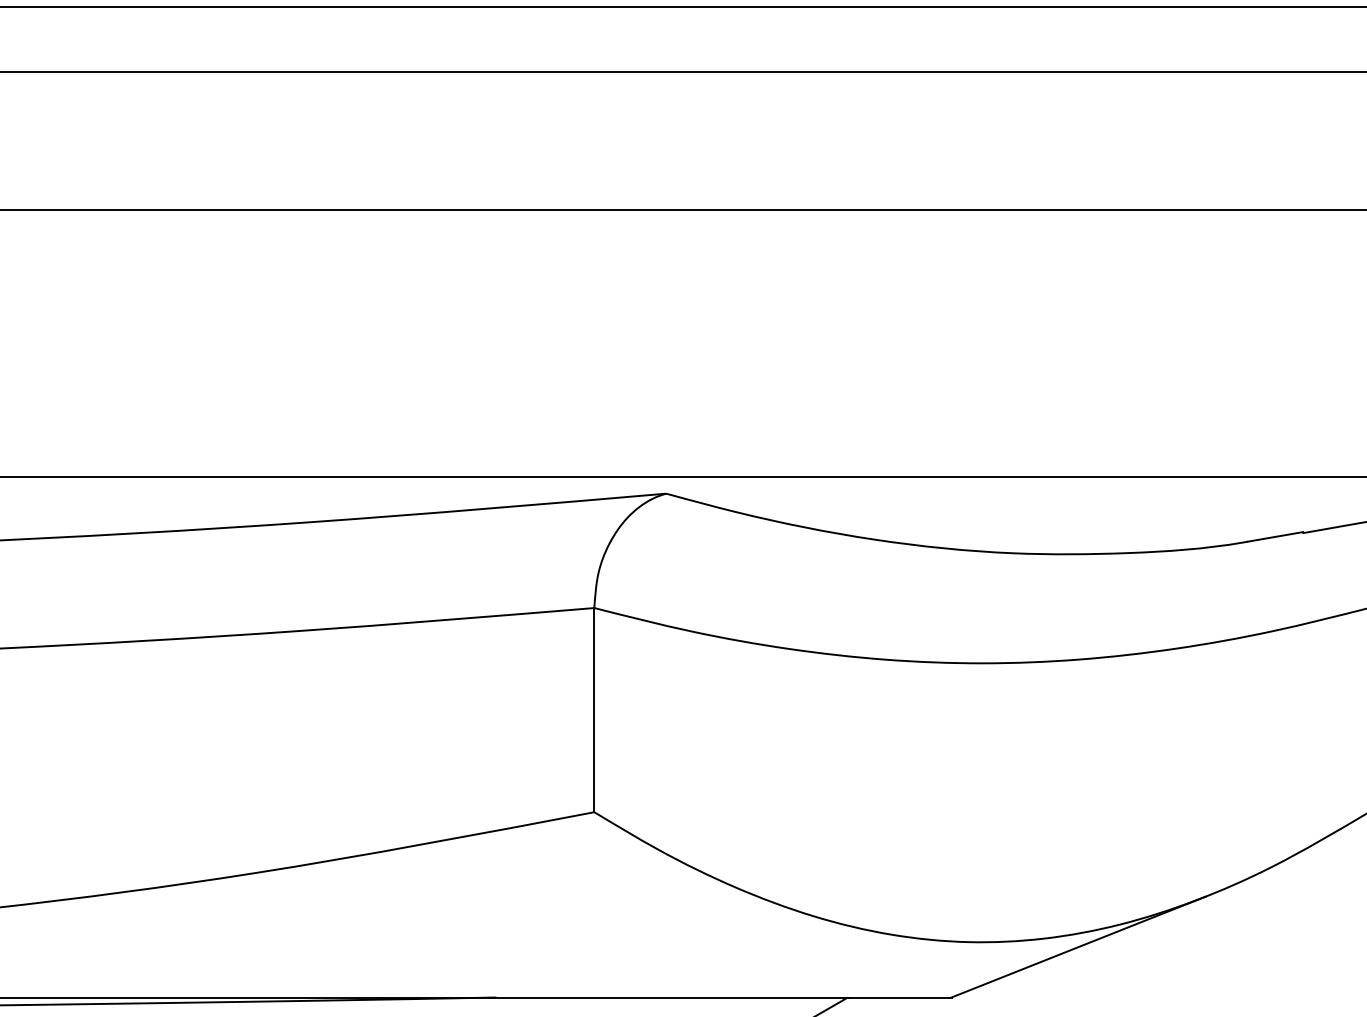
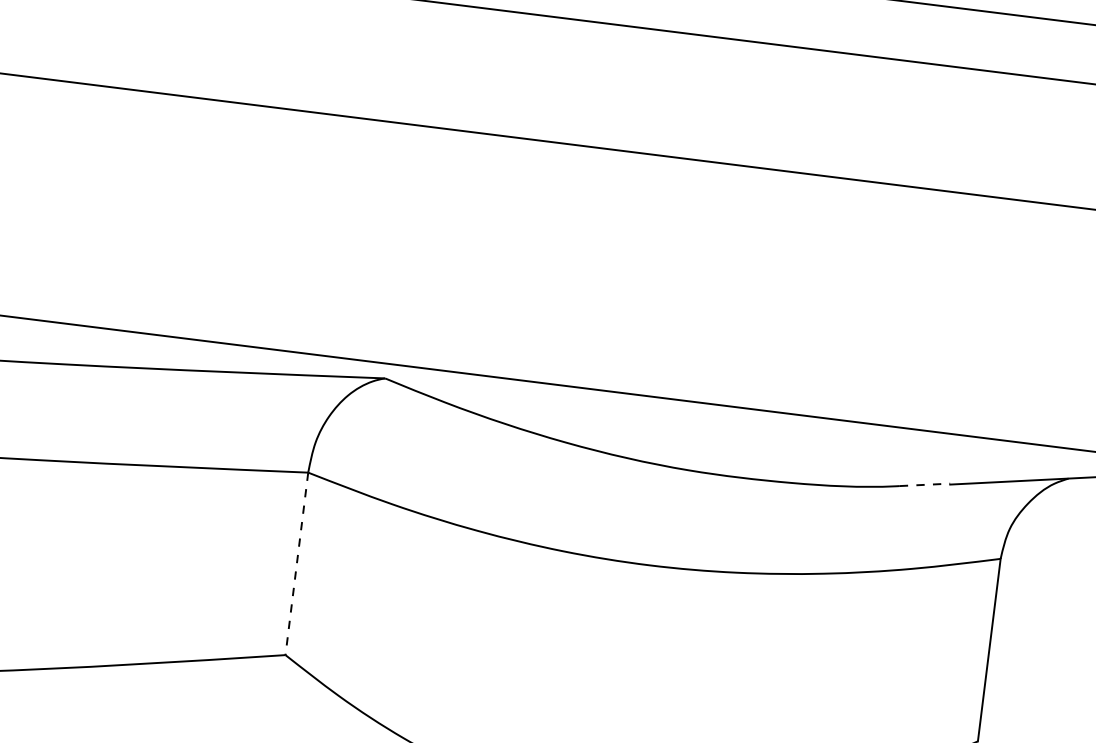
line: (1275, 536) -> (924, 484), solid -> dashed
line: (594, 710) -> (296, 564), solid -> dashed

